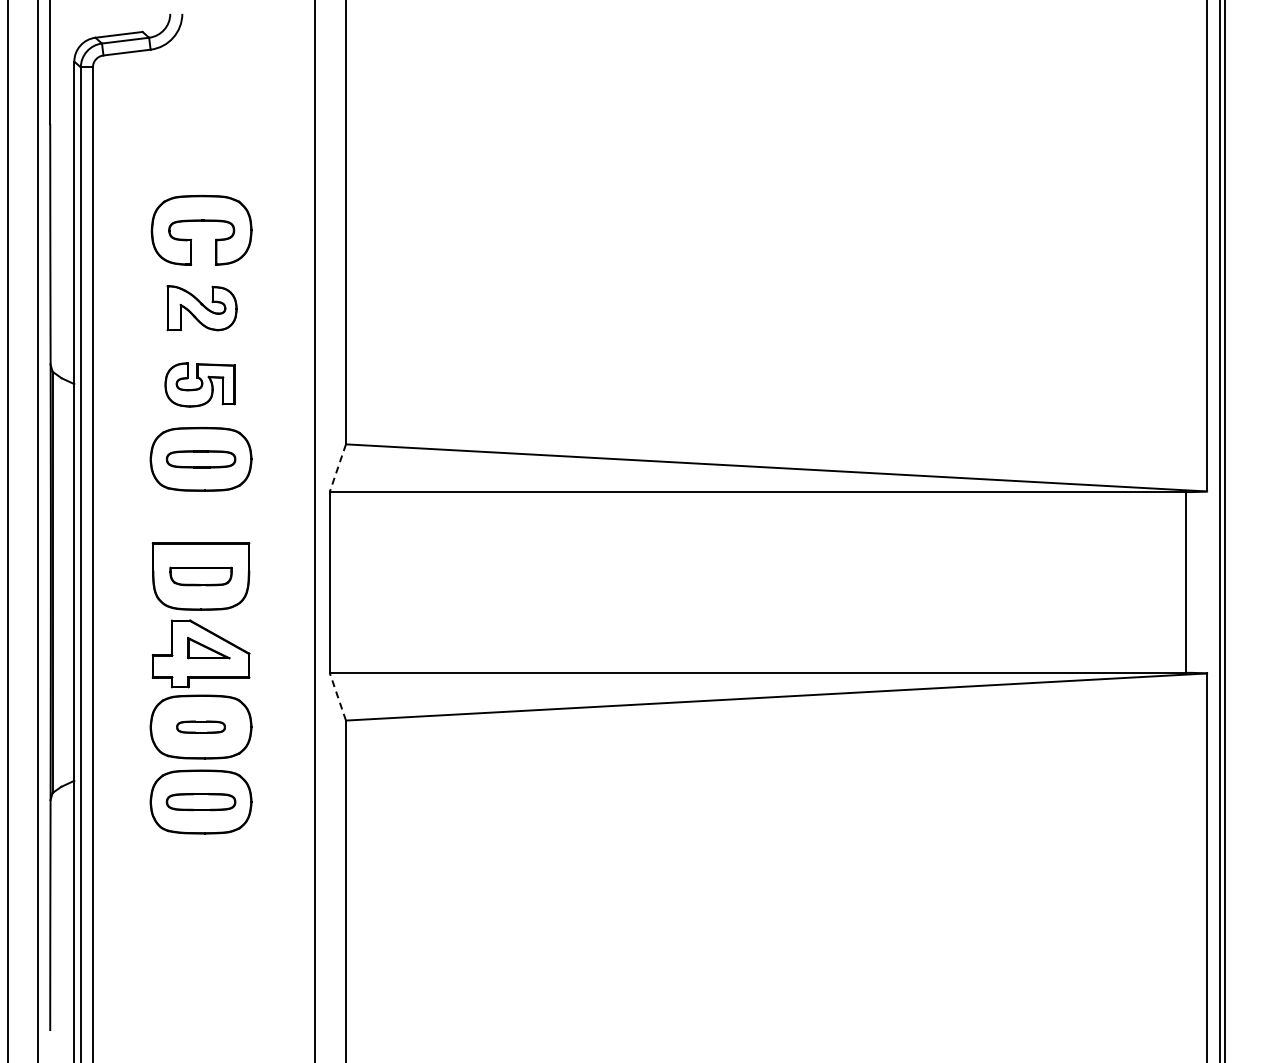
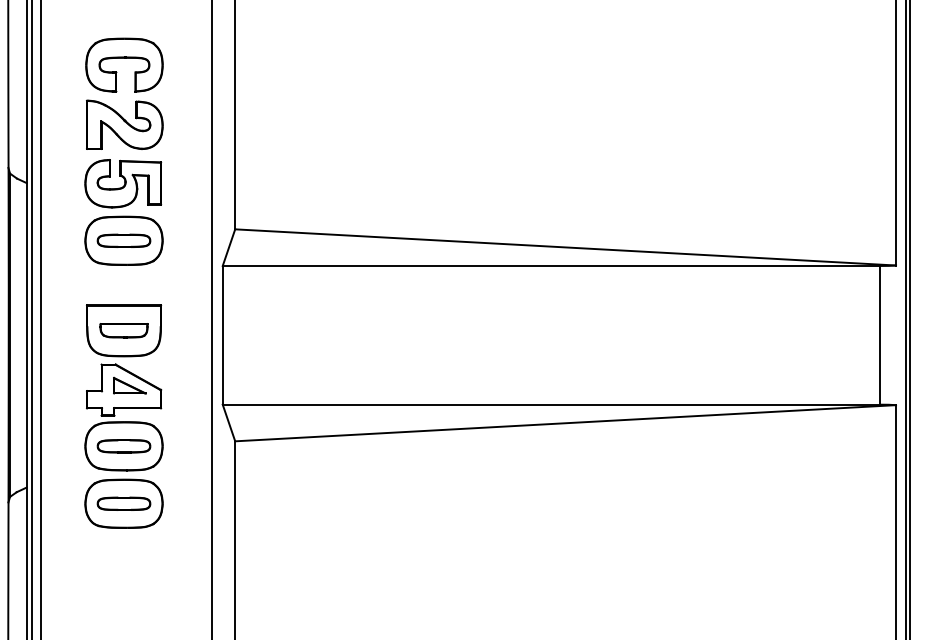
part: (201, 307) -> (124, 124), size x1.43
part: (199, 384) -> (122, 183), size x1.43
line: (337, 468) -> (228, 247), dashed -> solid
line: (337, 696) -> (228, 422), dashed -> solid
part: (200, 727) -> (123, 446), size x1.43

